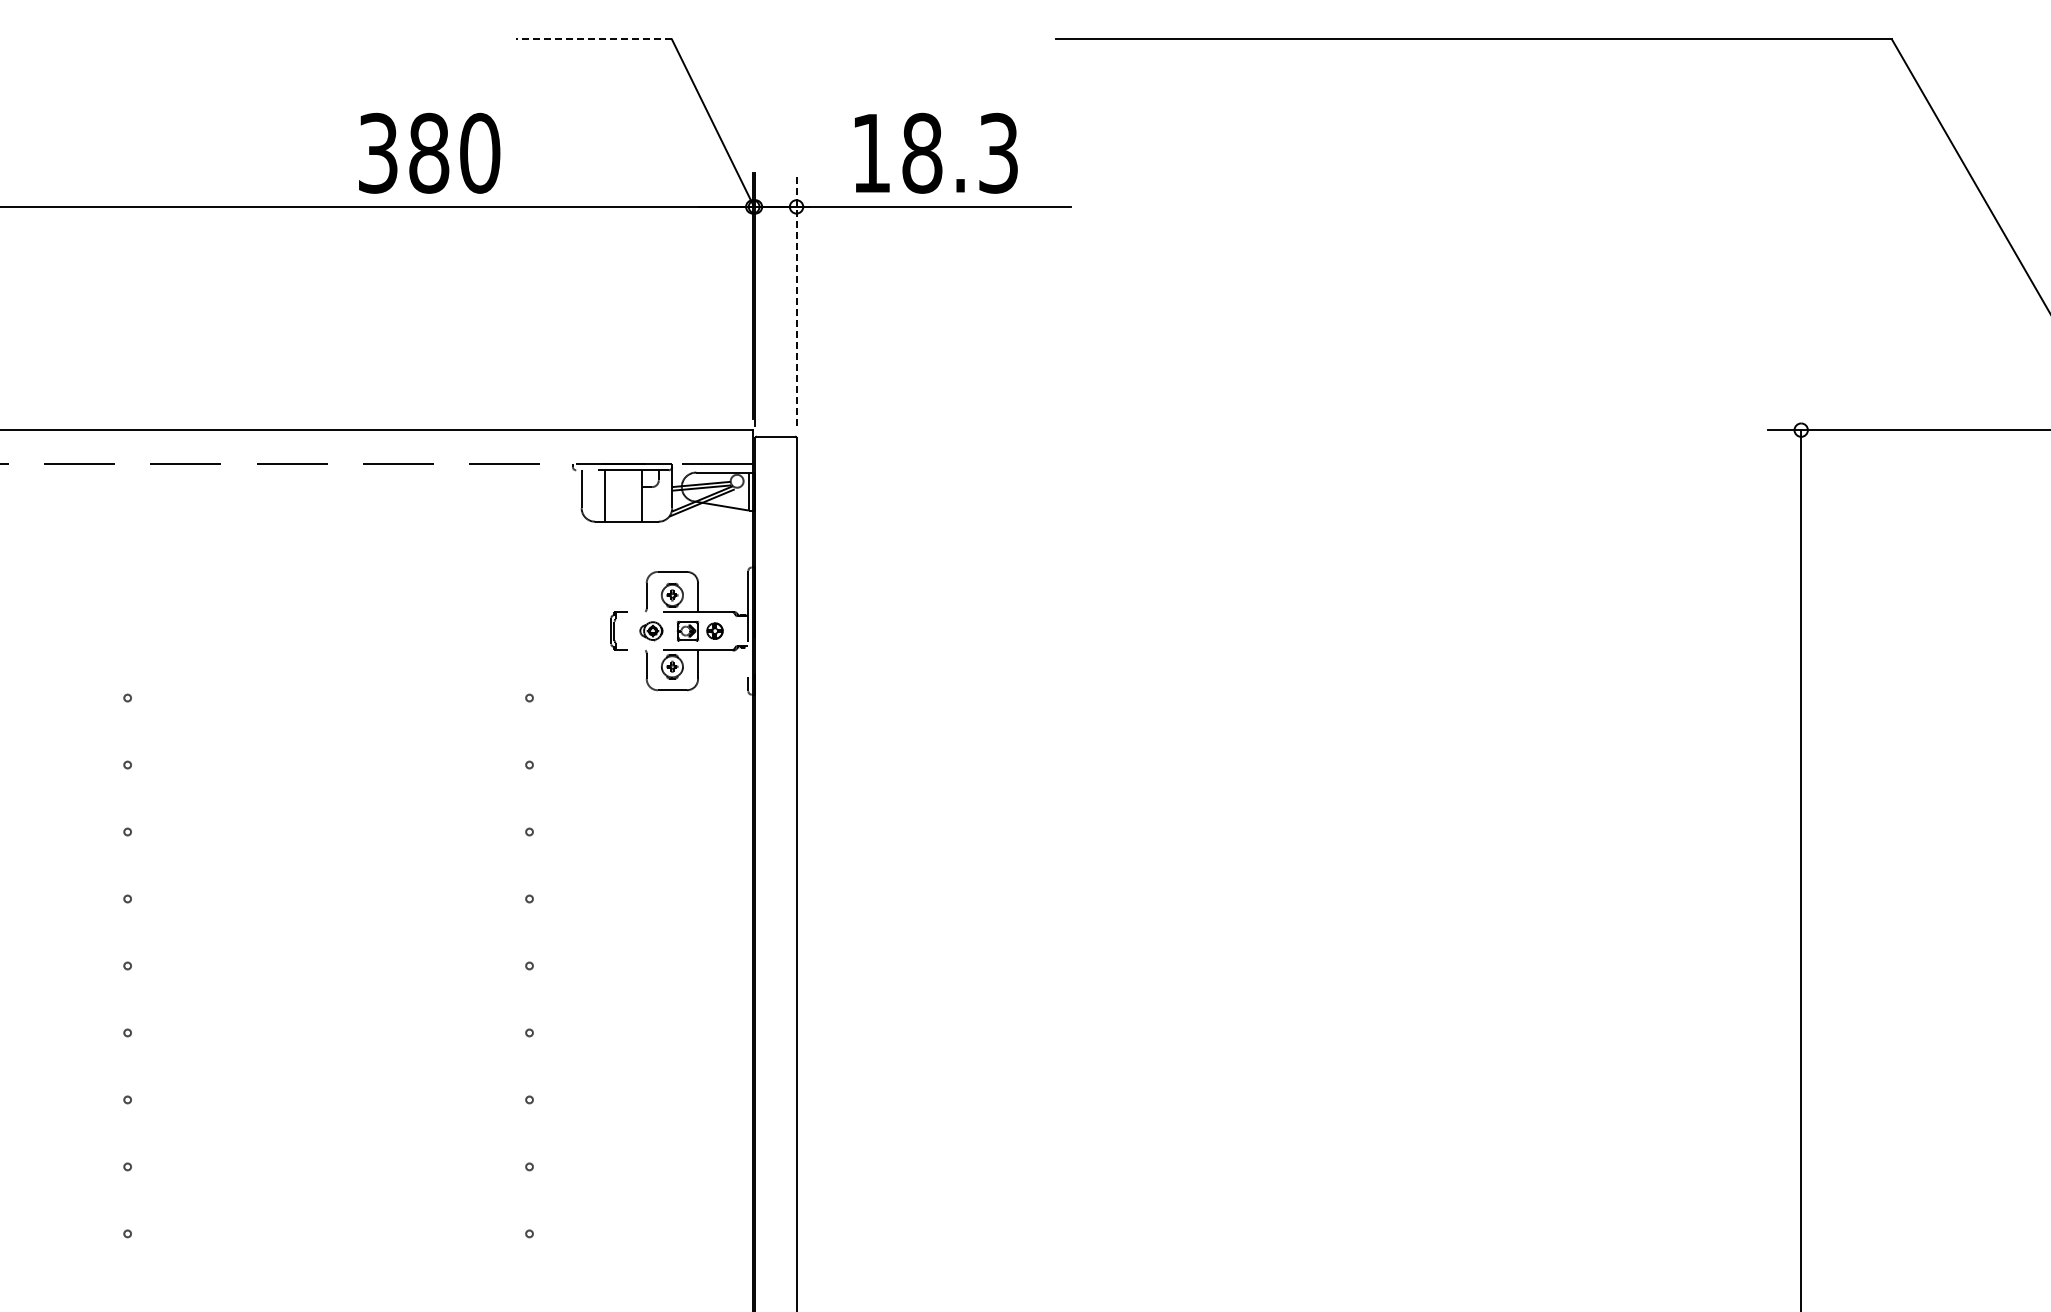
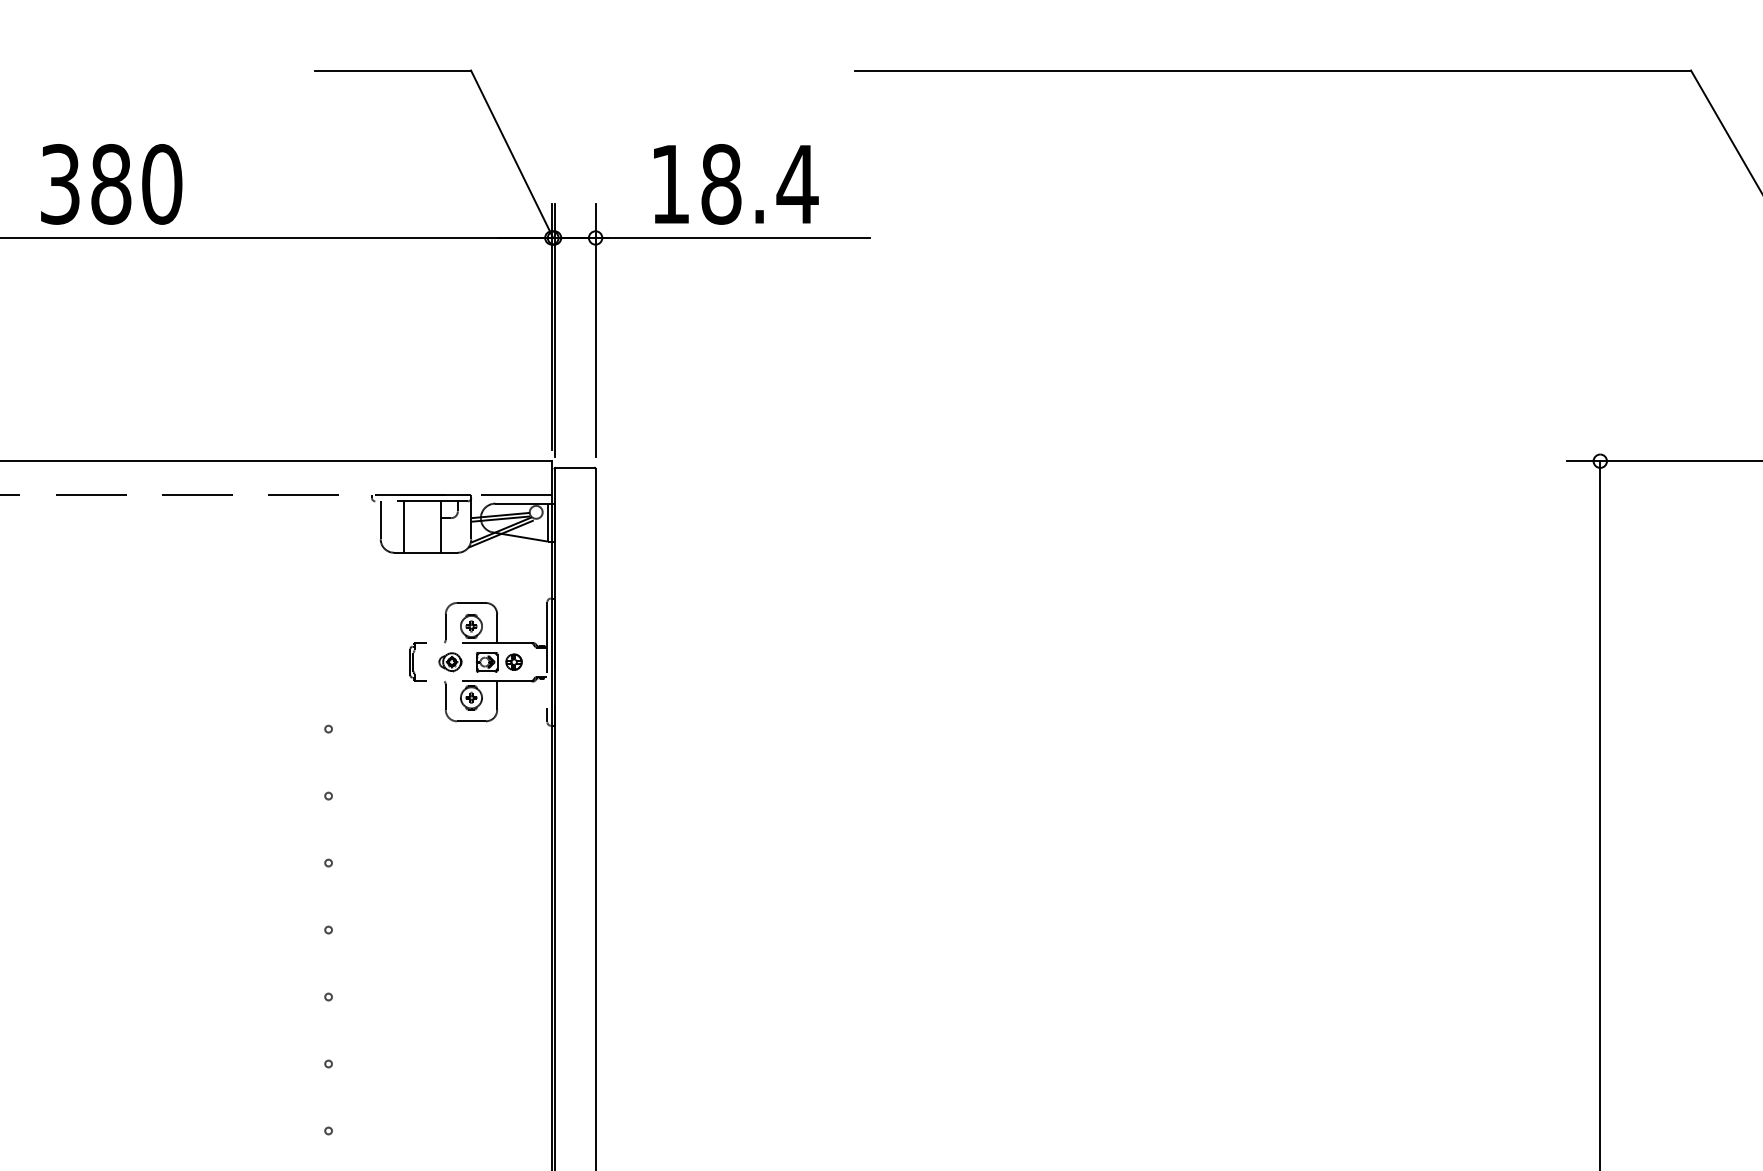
line: (594, 39) -> (393, 70), dashed -> solid
text: (429, 152) -> (111, 183), moved
text: (998, 152) -> (797, 183), 18.3 -> 18.4
line: (796, 299) -> (595, 330), dashed -> solid

